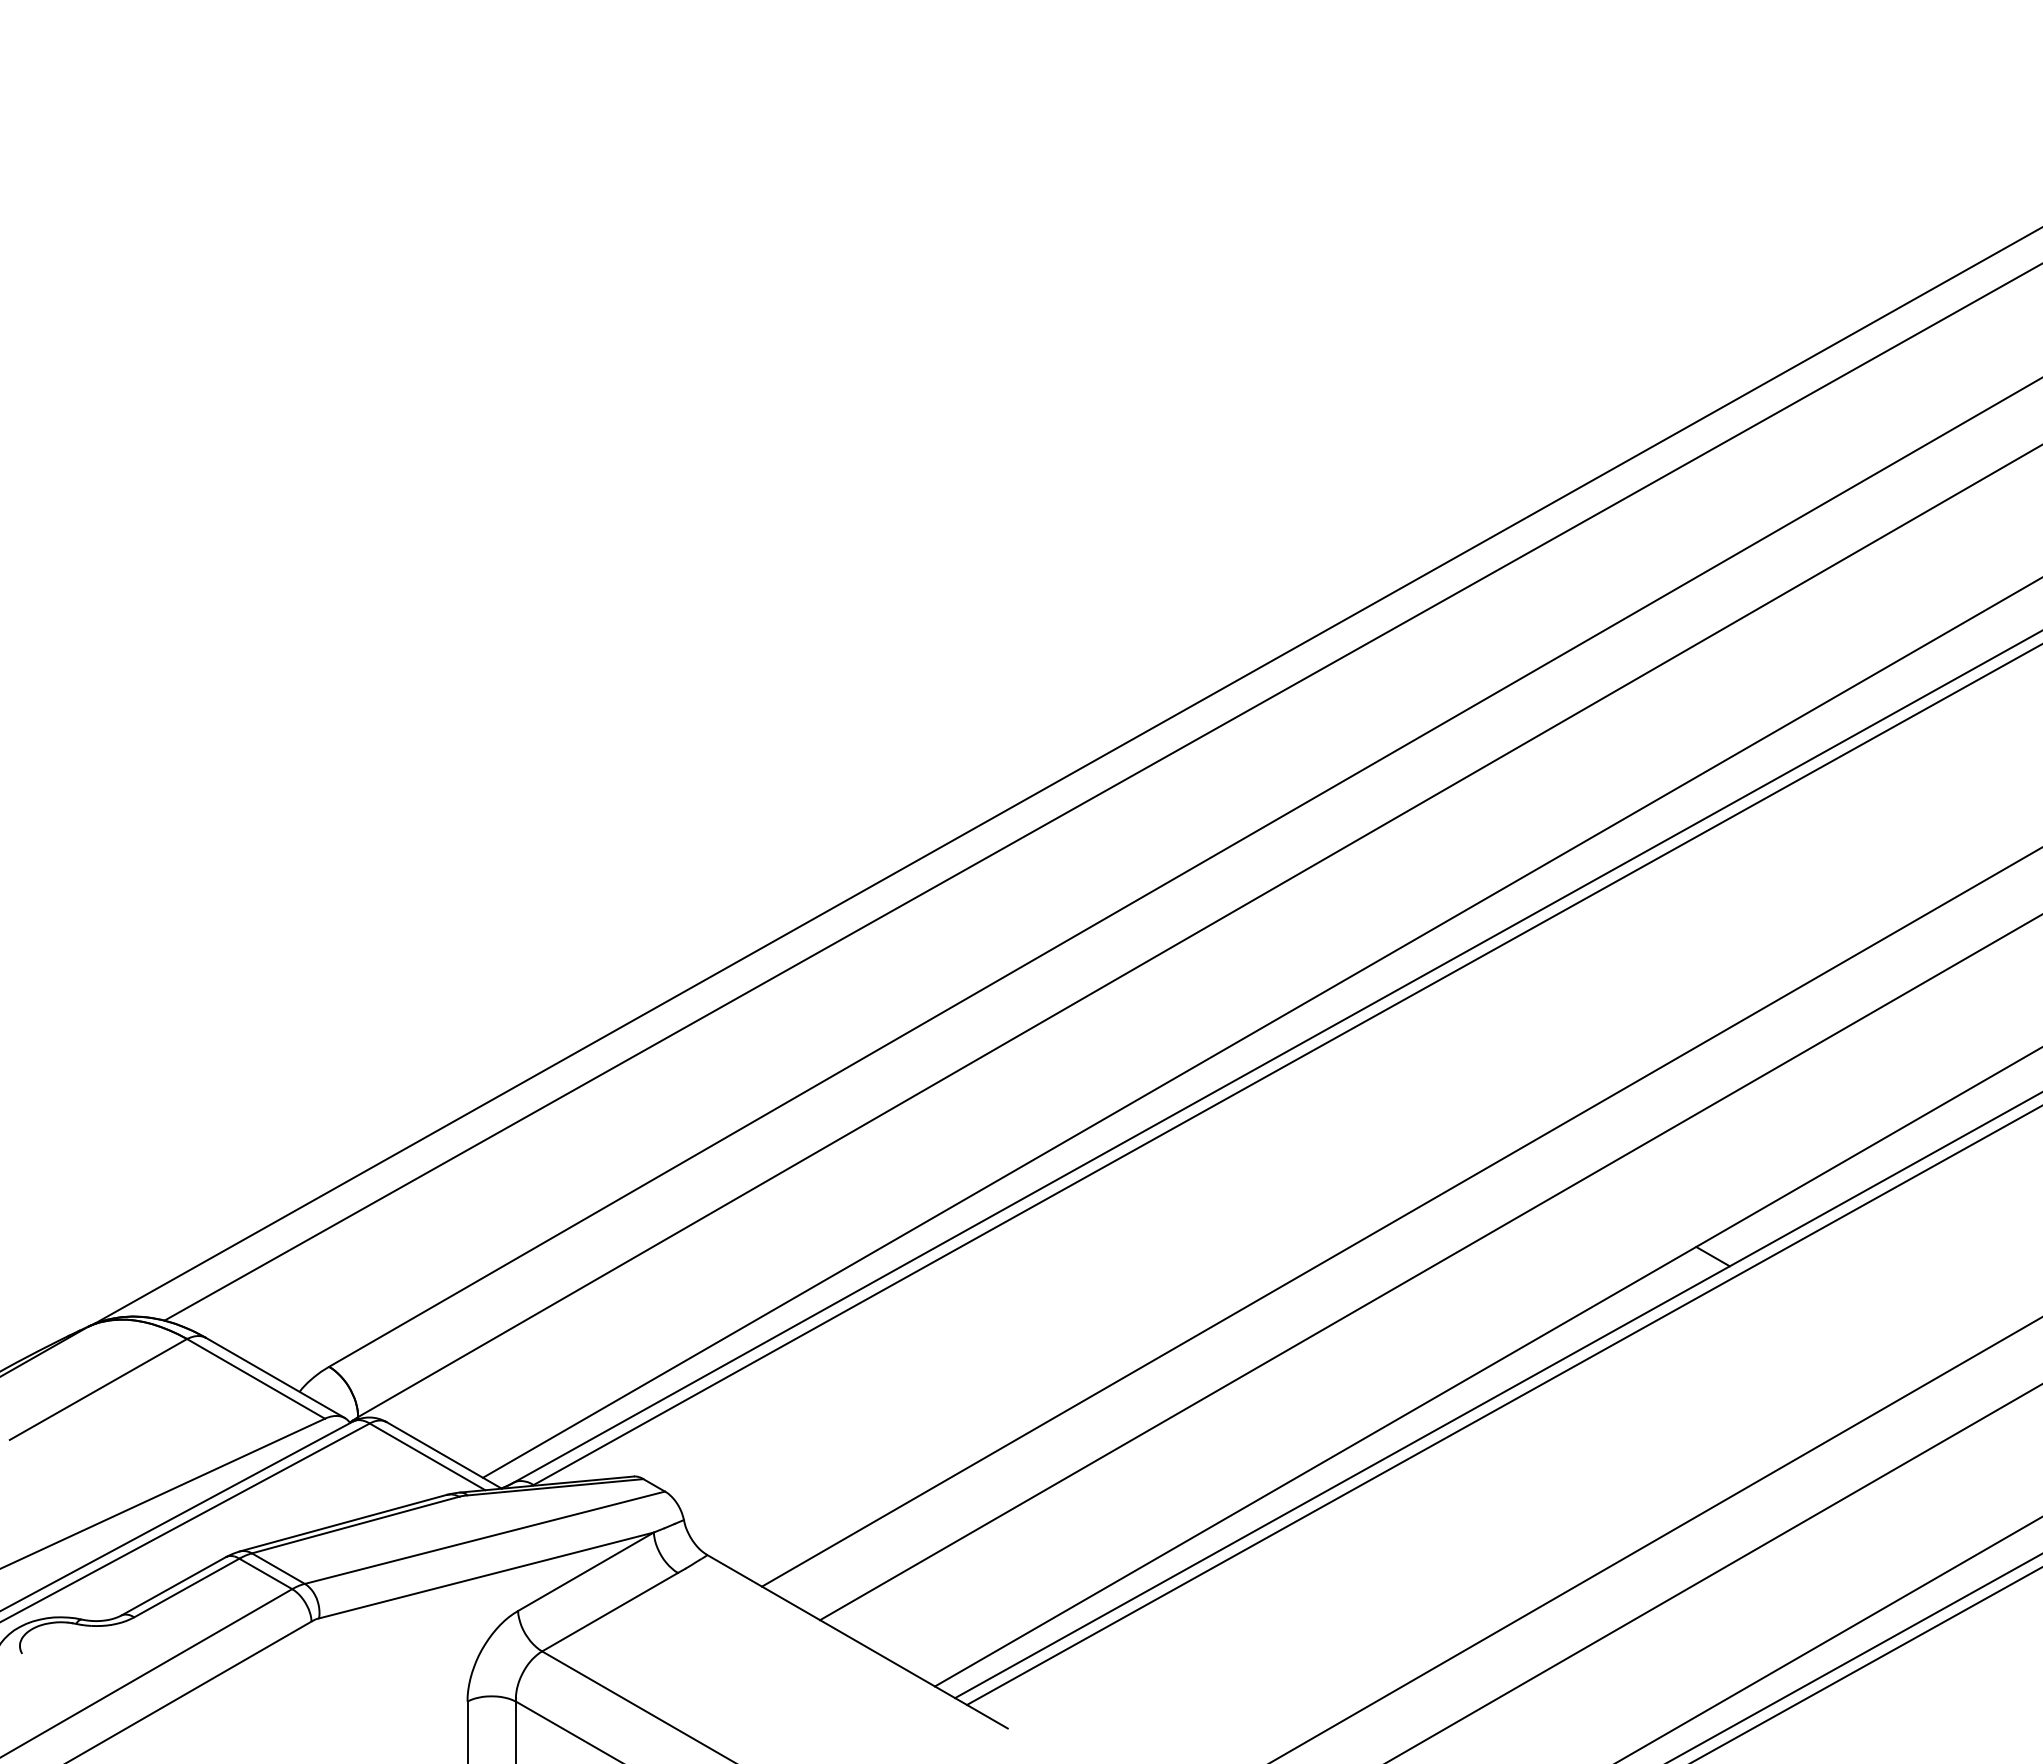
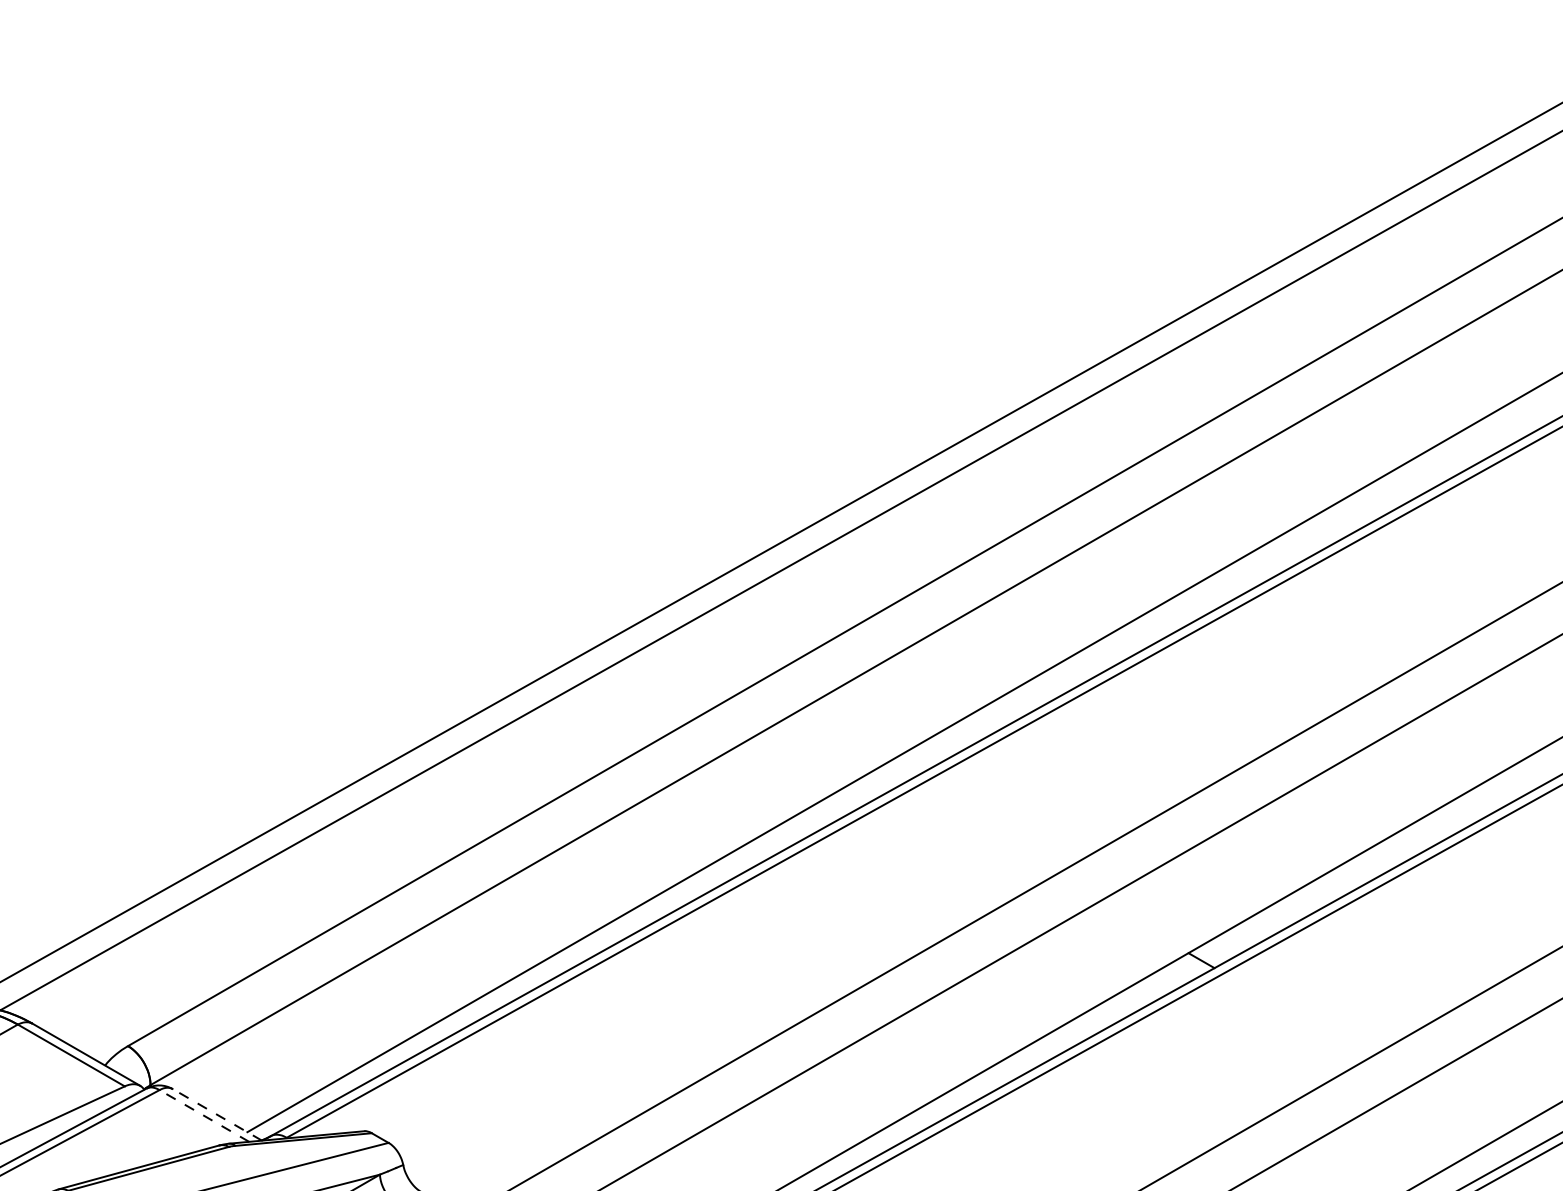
line: (444, 1455) -> (217, 1114), solid -> dashed
line: (427, 1456) -> (204, 1115), solid -> dashed

